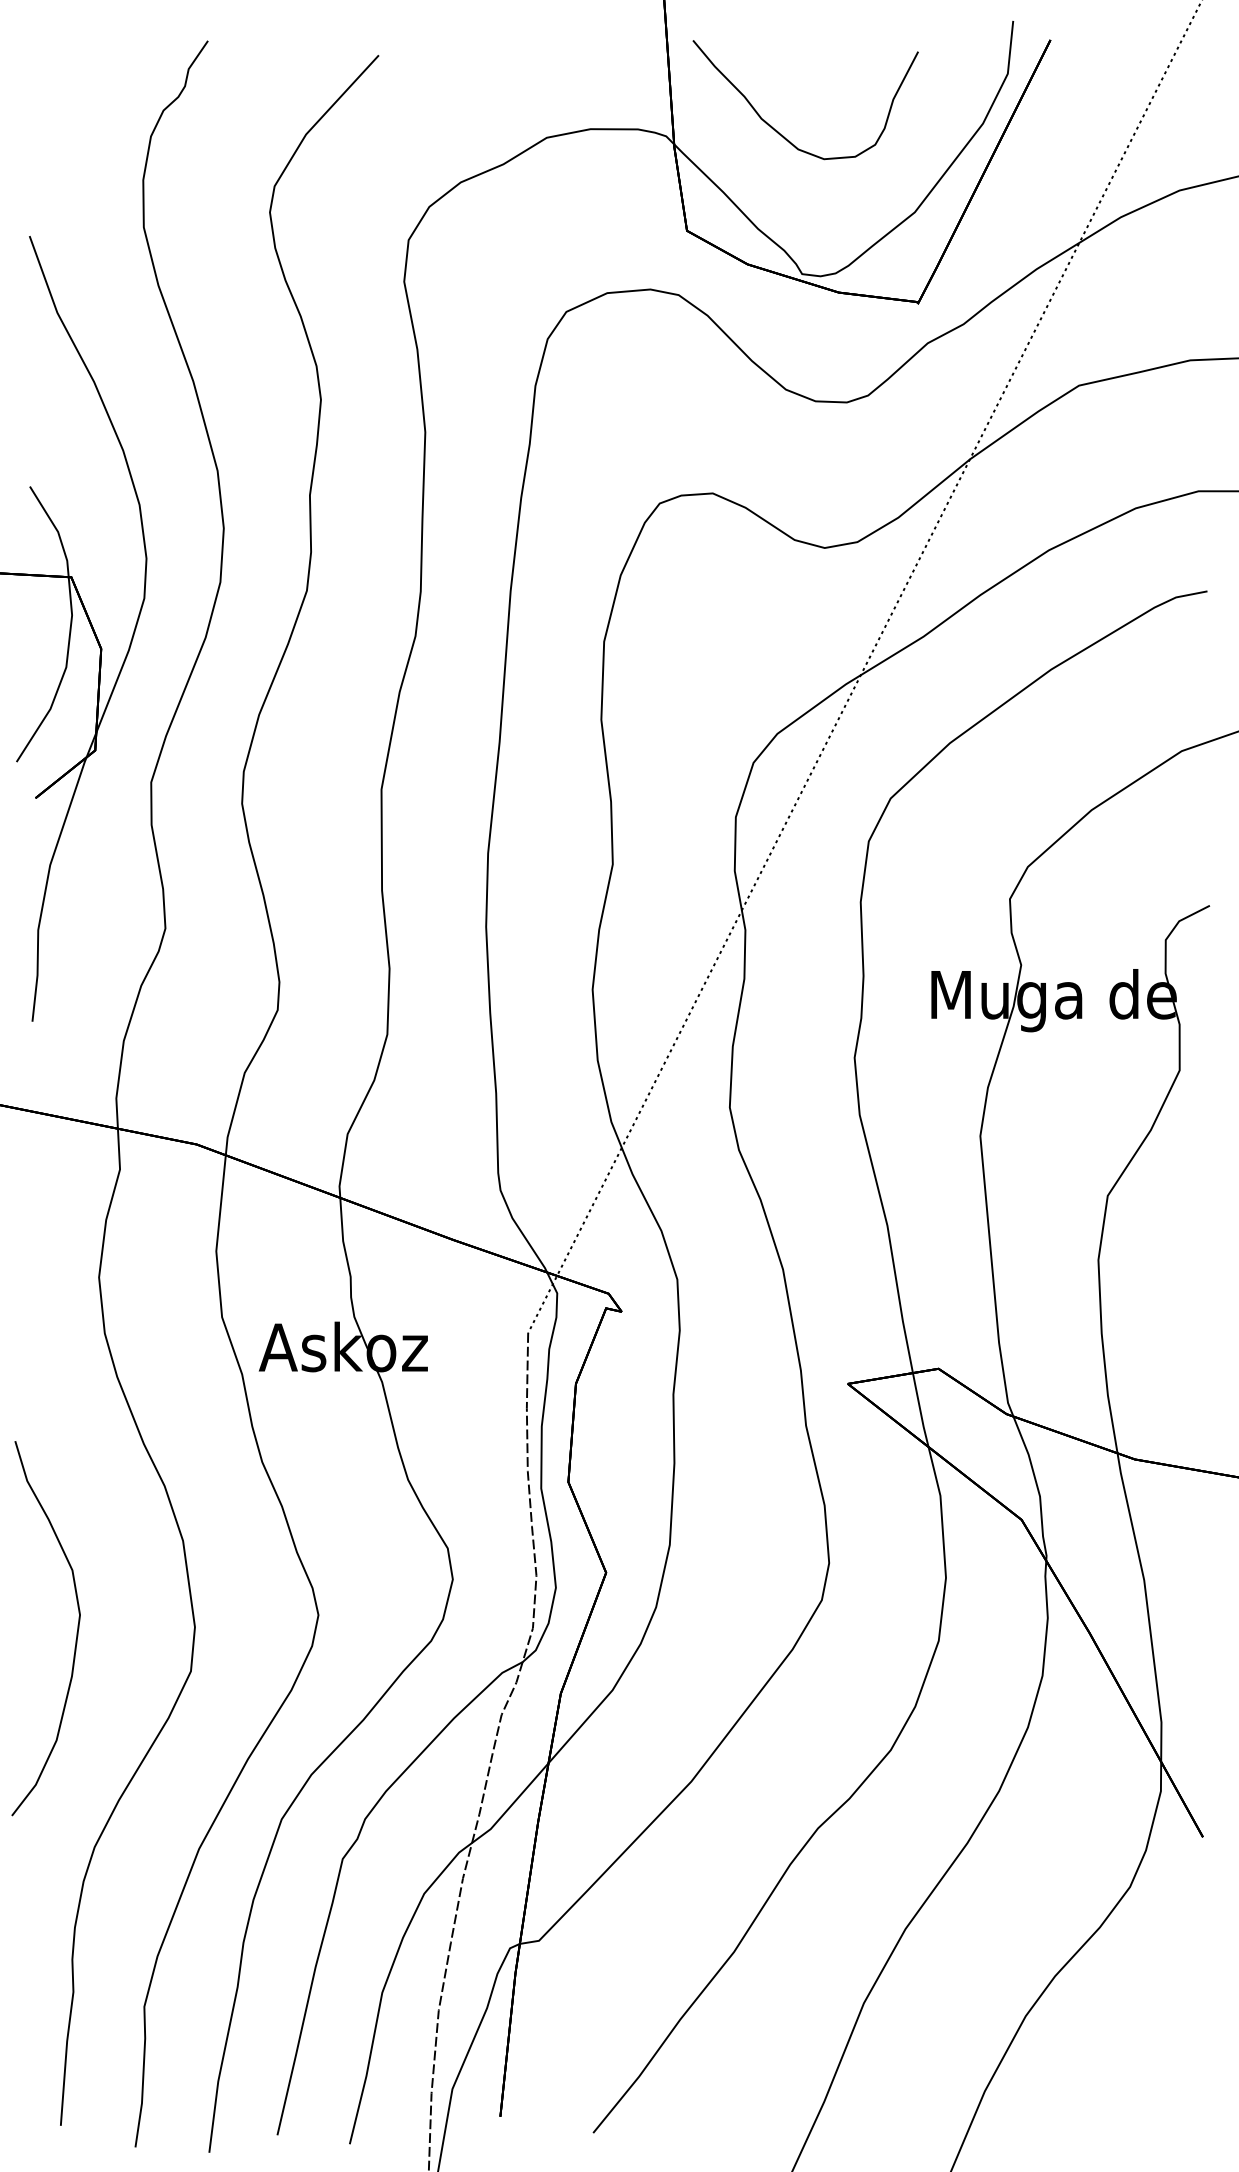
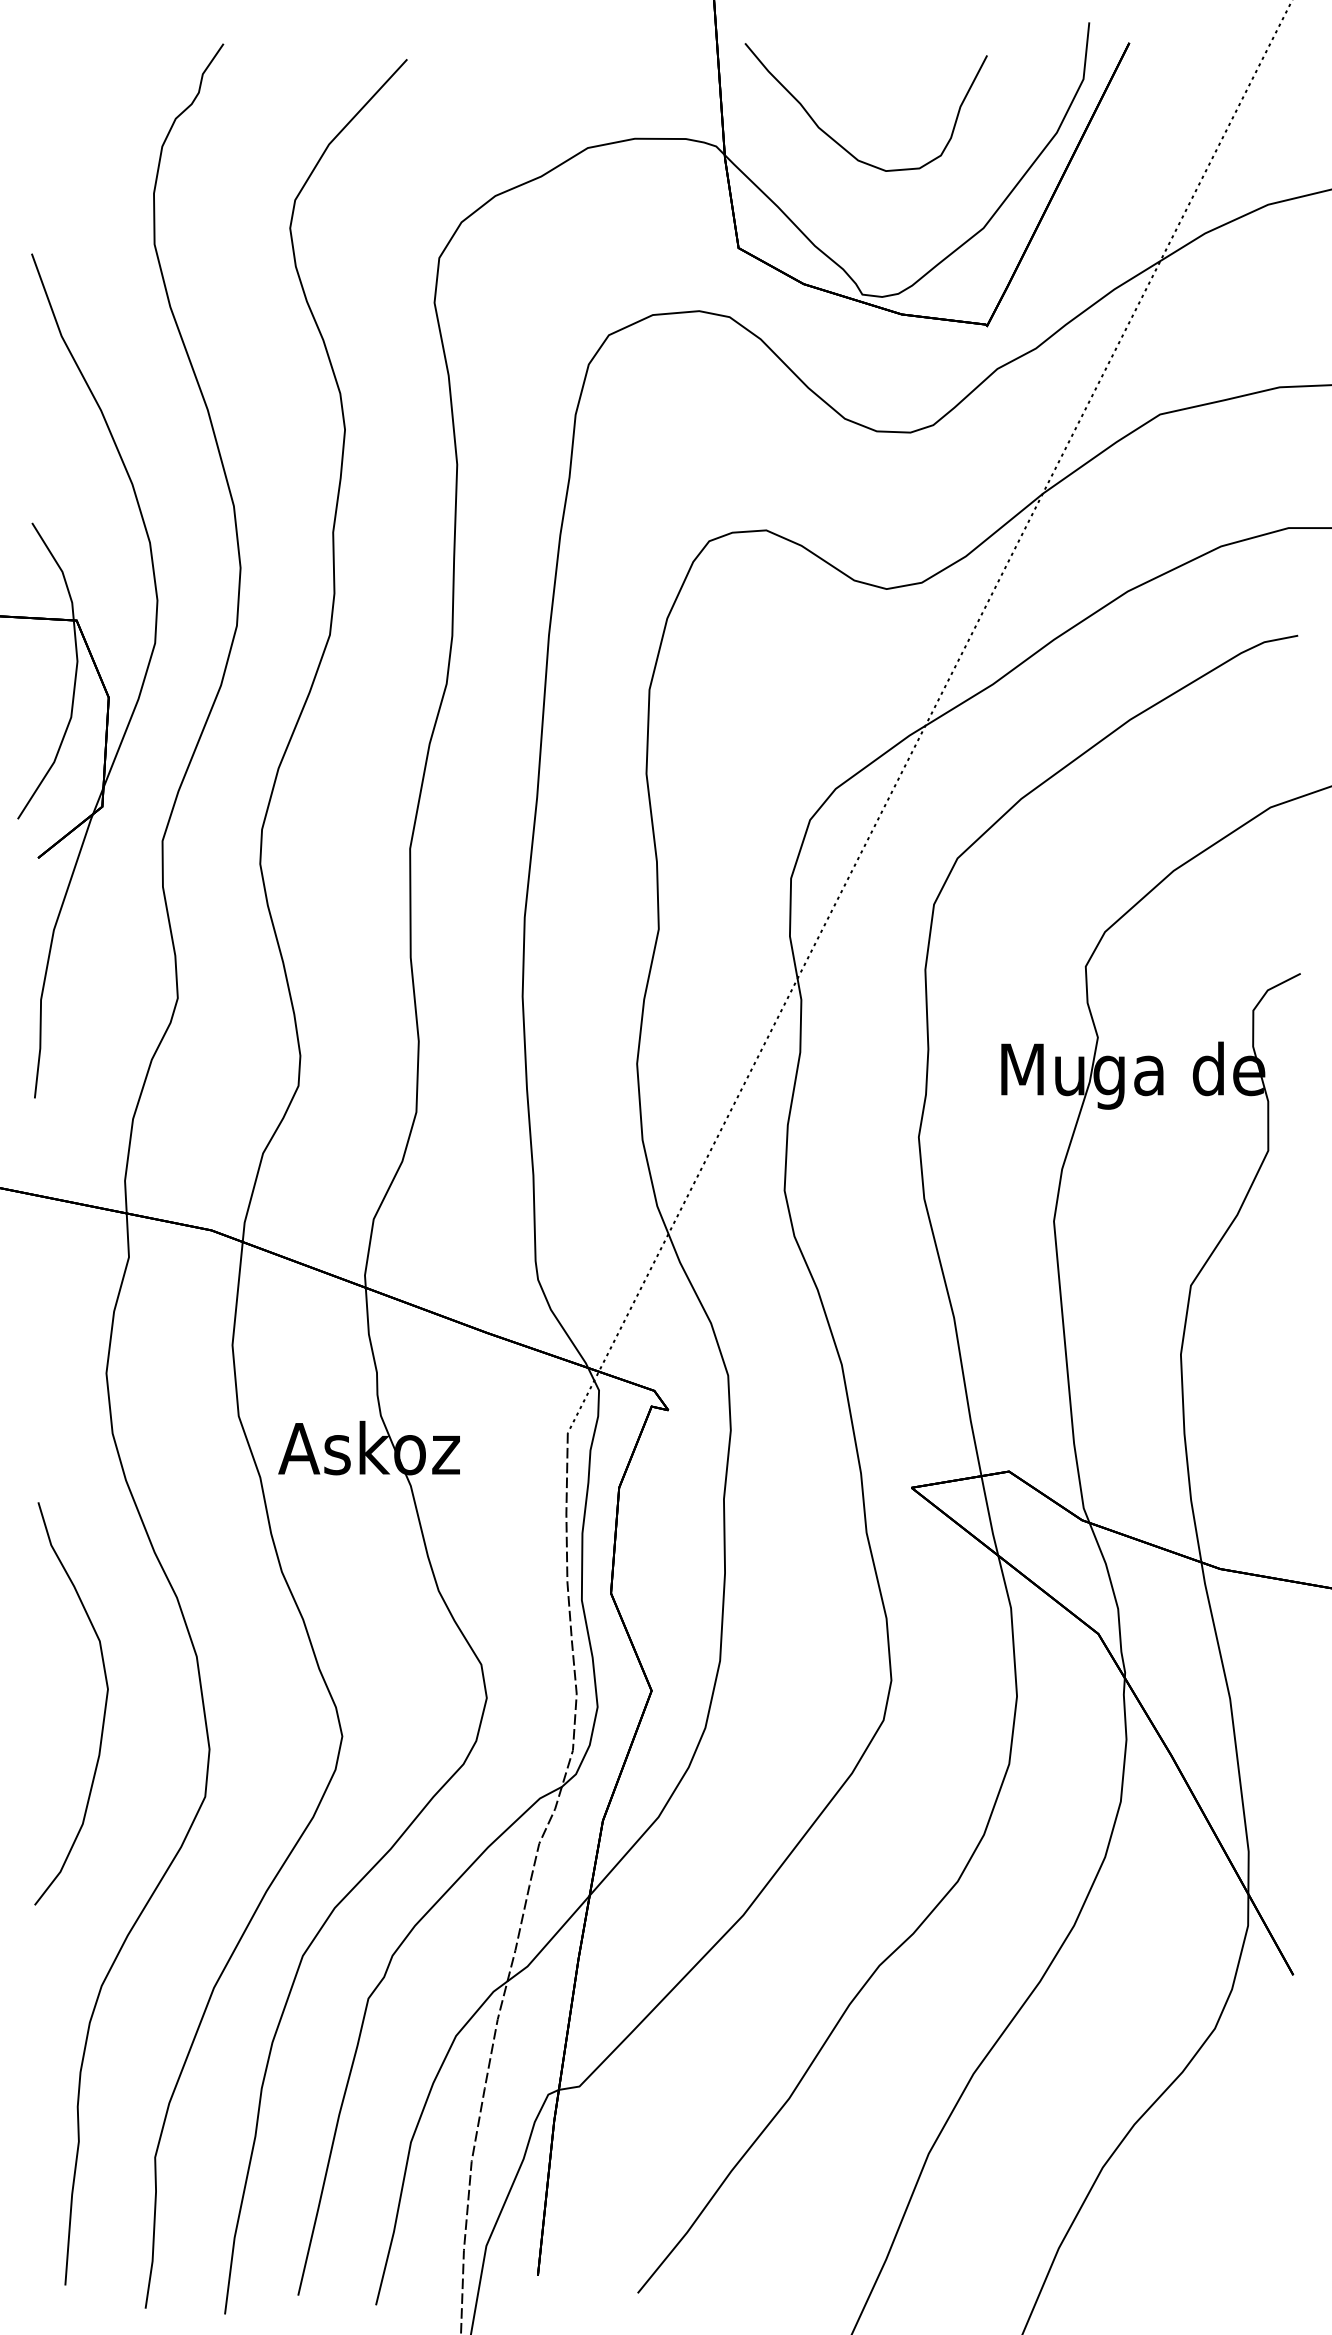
curve: (76, 1631) -> (104, 1706), moved

